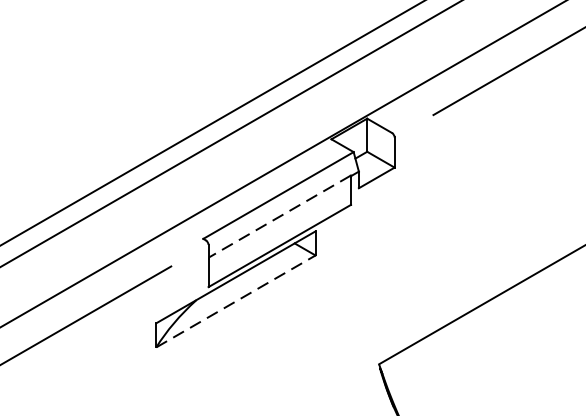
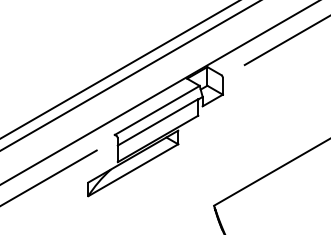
line: (278, 216) -> (157, 122), dashed -> solid
line: (236, 301) -> (133, 170), dashed -> solid

